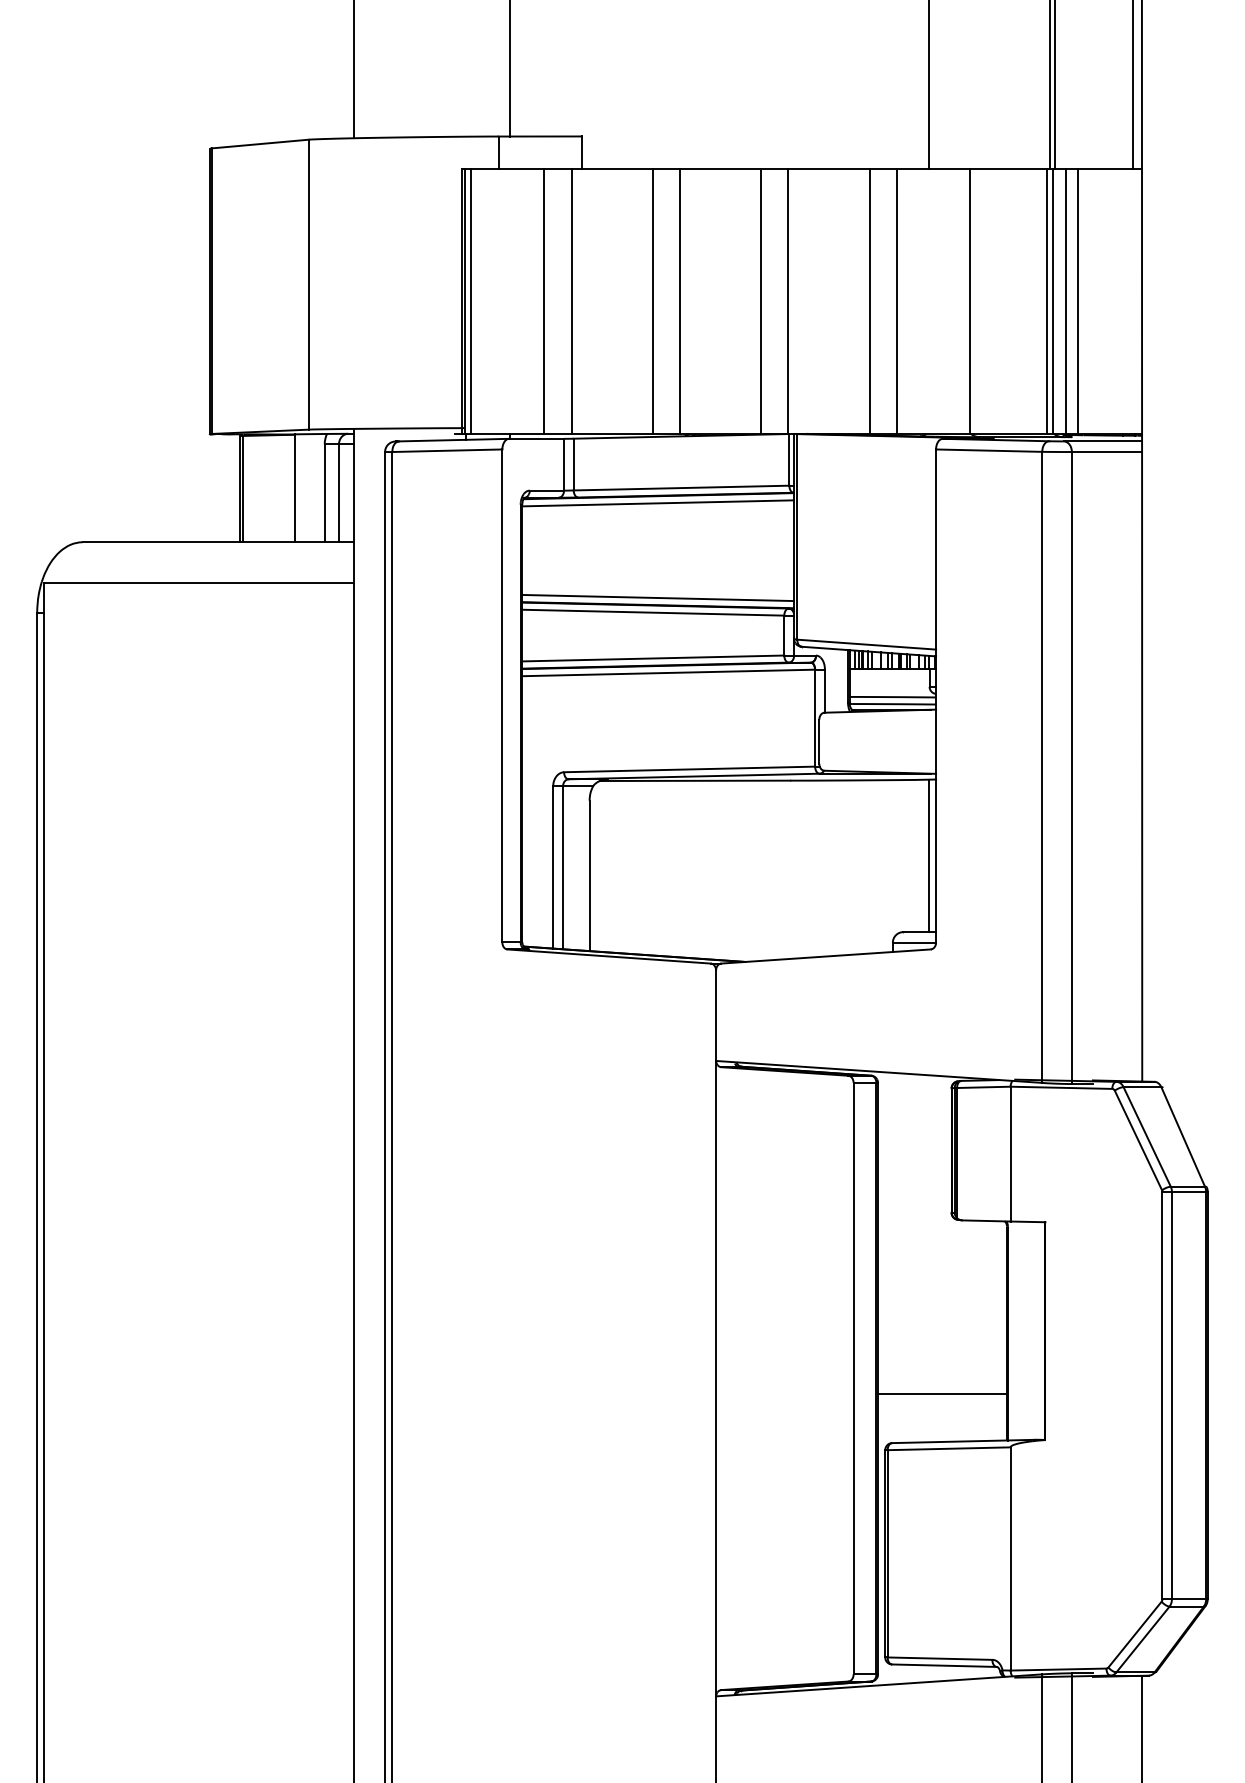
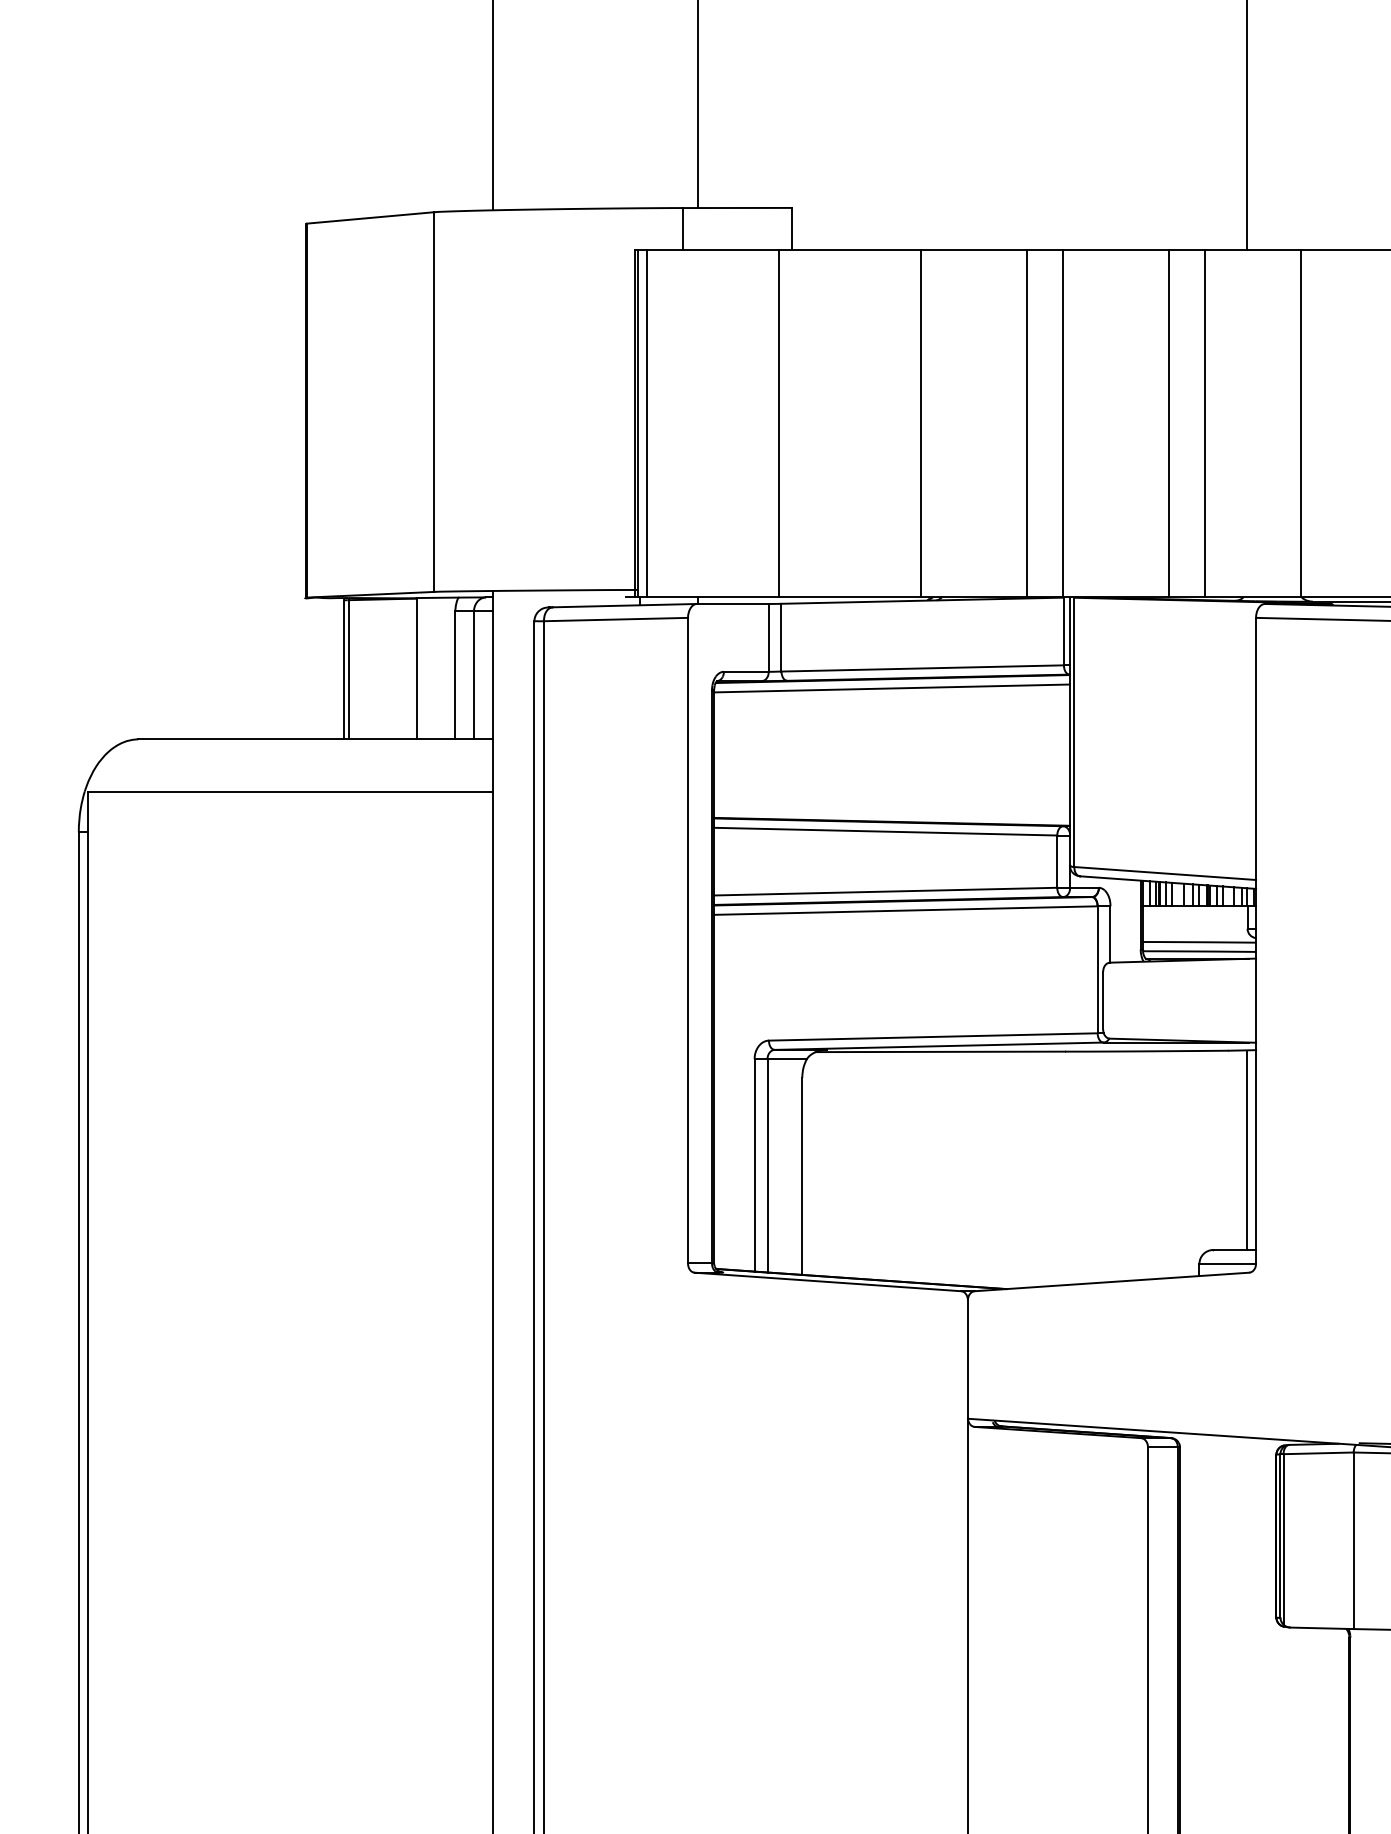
line: (544, 300) -> (743, 422), removed
line: (652, 300) -> (884, 422), removed
line: (657, 597) -> (891, 811), removed

